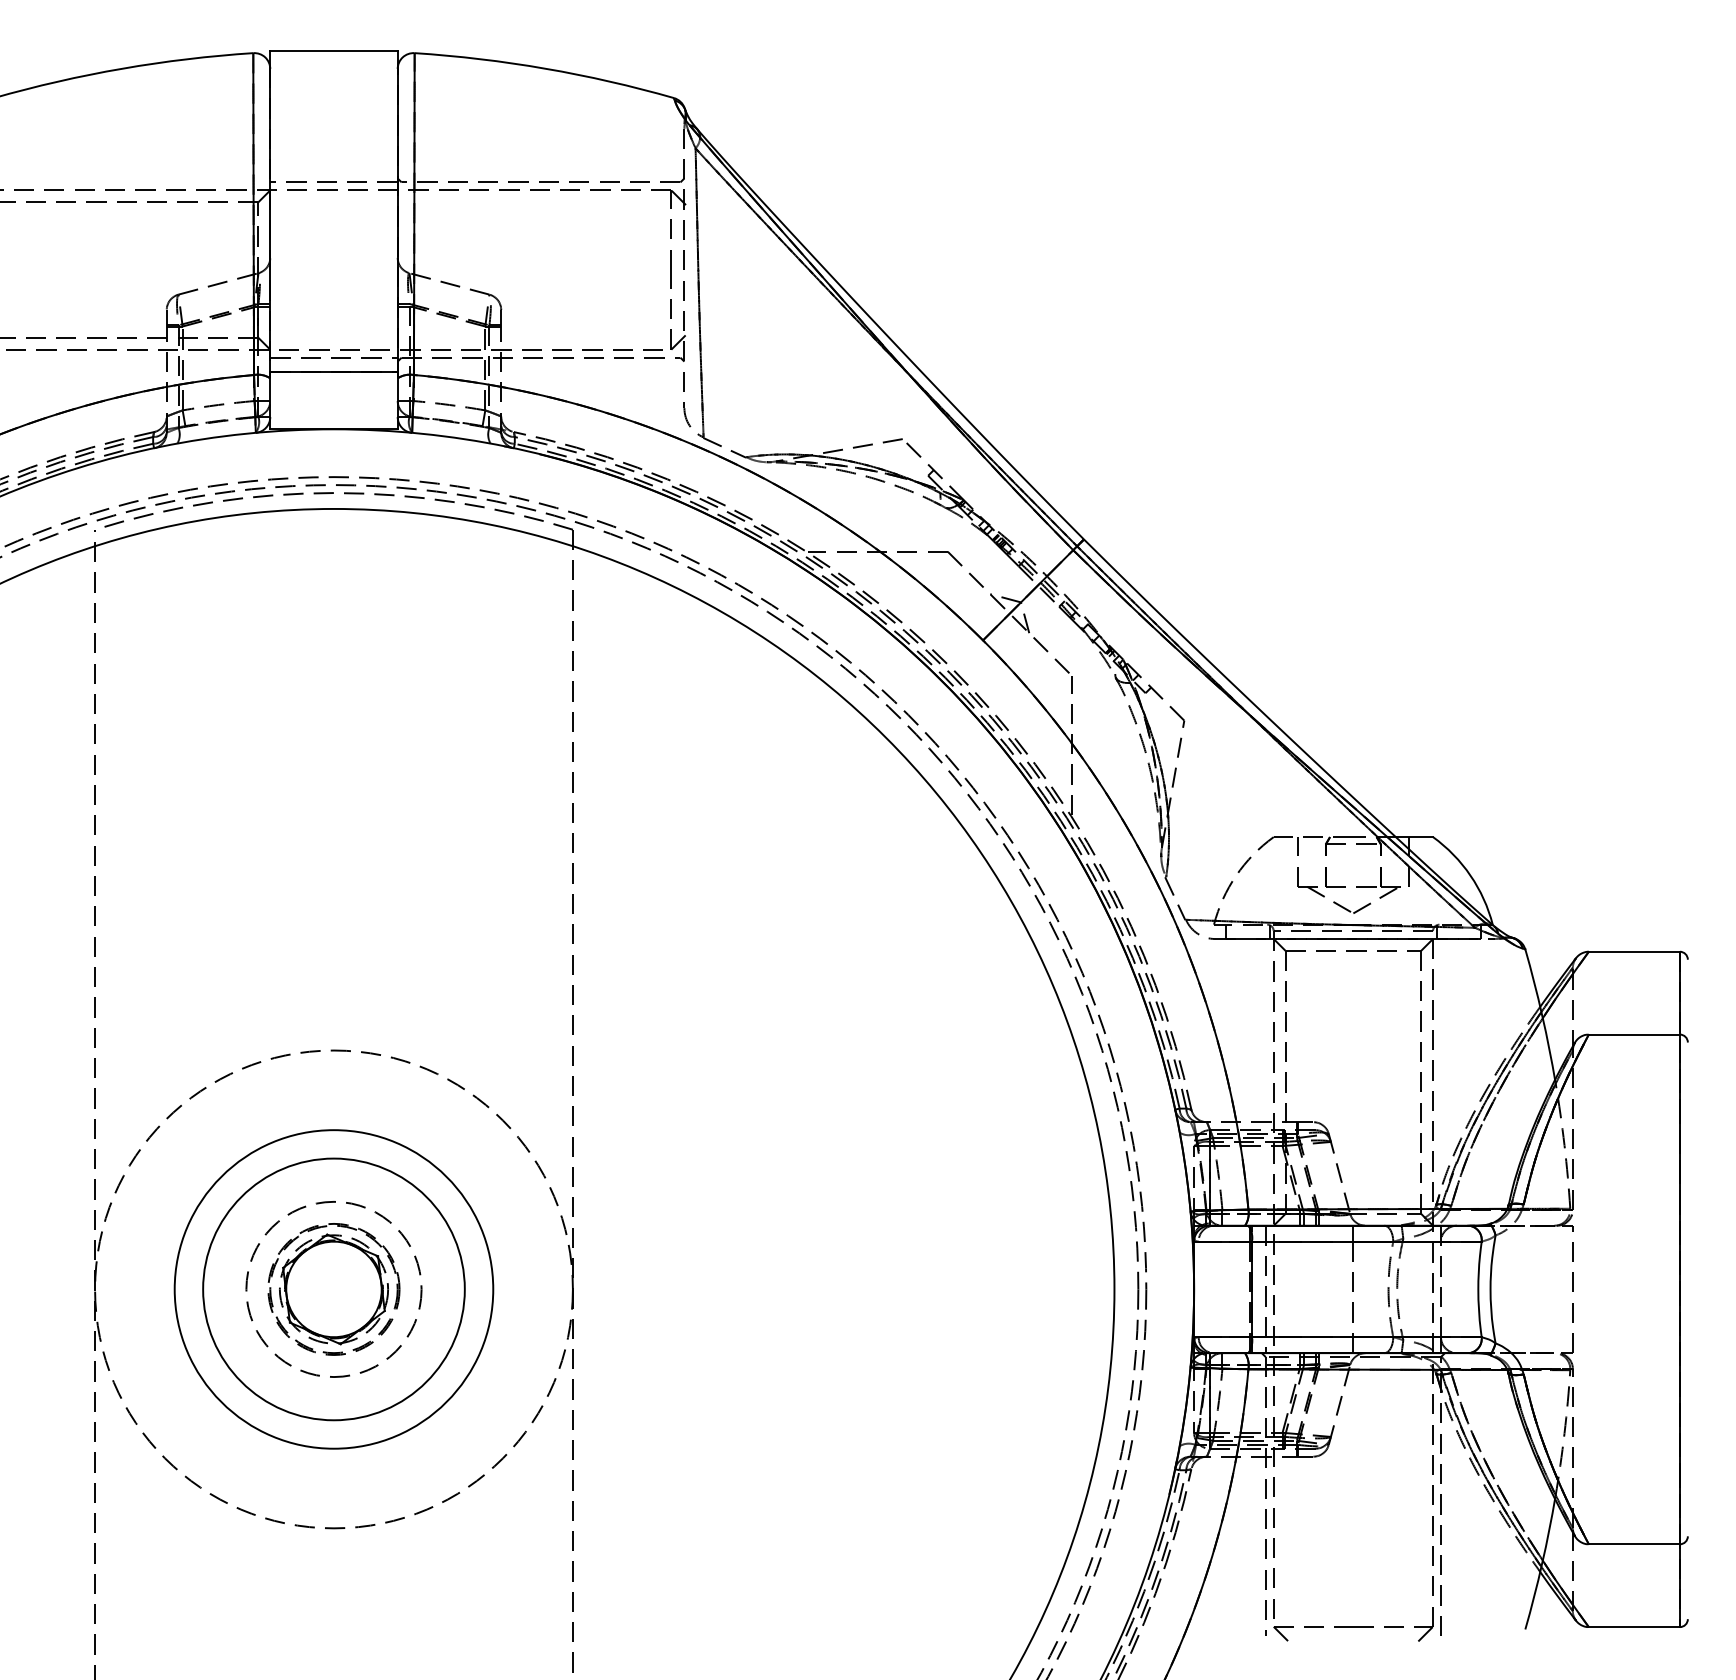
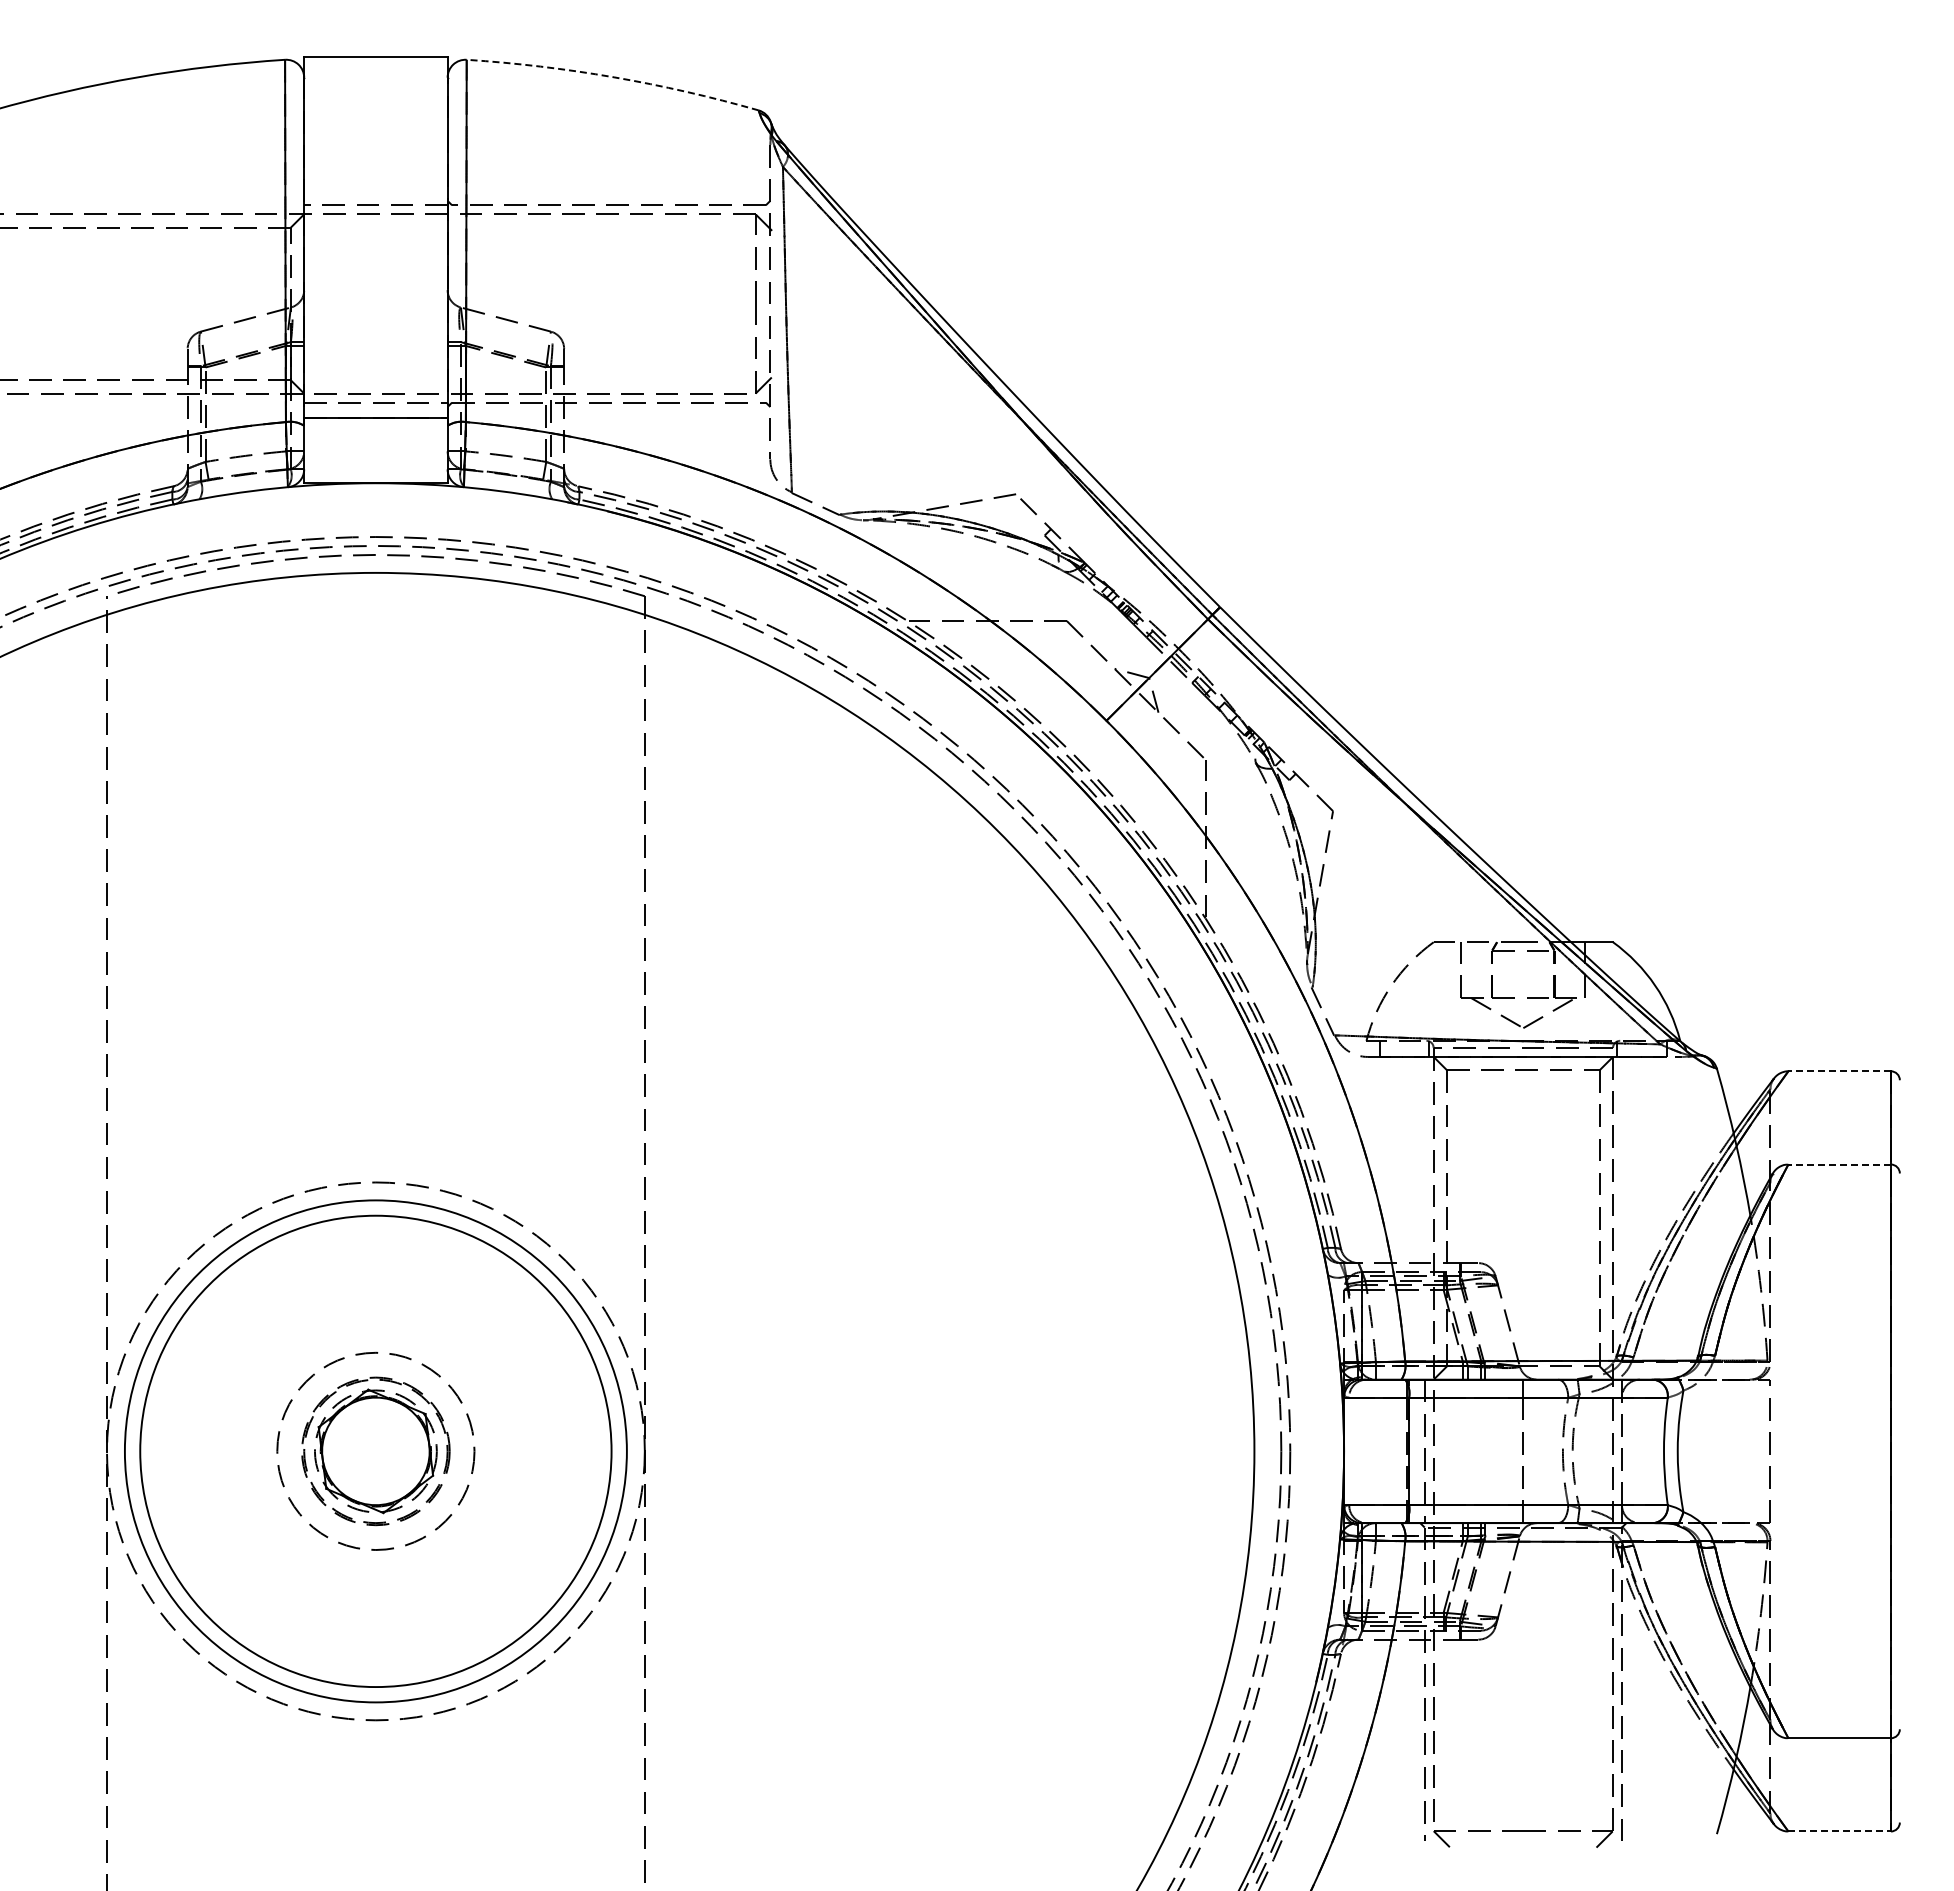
arc: (545, 68) -> (614, 77), solid -> dashed
line: (1634, 951) -> (1839, 1071), solid -> dashed
line: (1634, 1034) -> (1839, 1164), solid -> dashed
circle: (333, 1289) -> (375, 1451), size x1.4
circle: (333, 1289) -> (375, 1451), size x1.6
line: (1635, 1627) -> (1840, 1831), solid -> dashed

